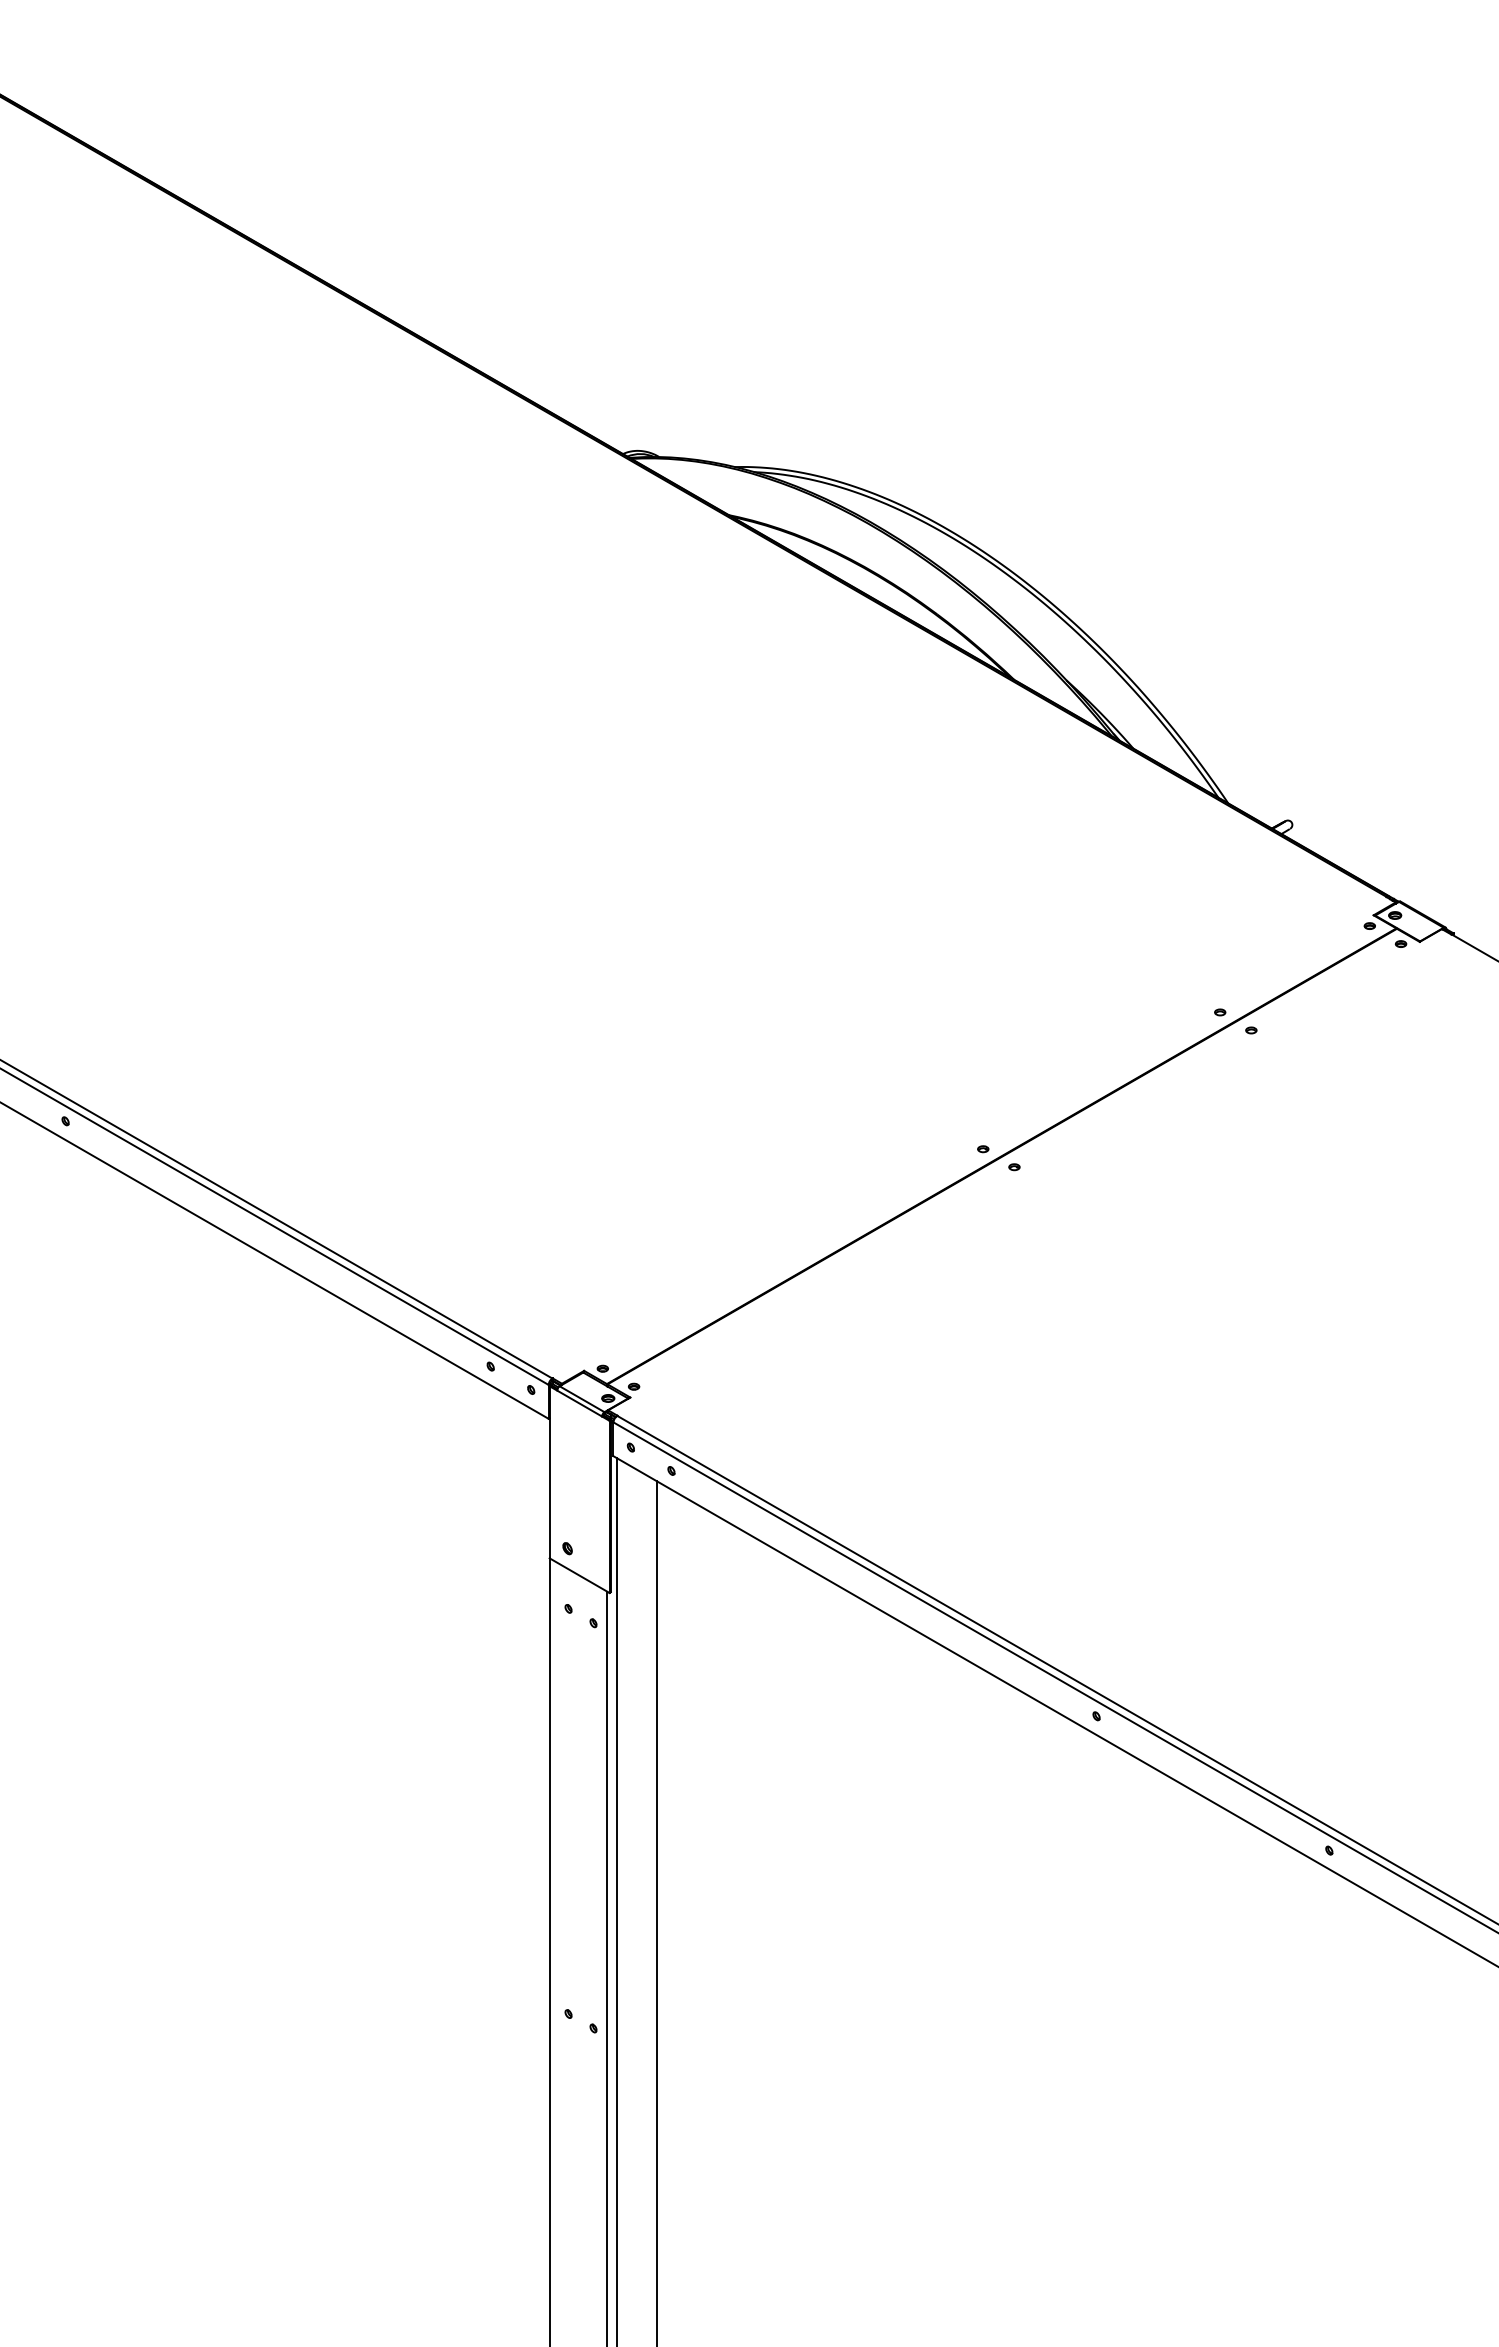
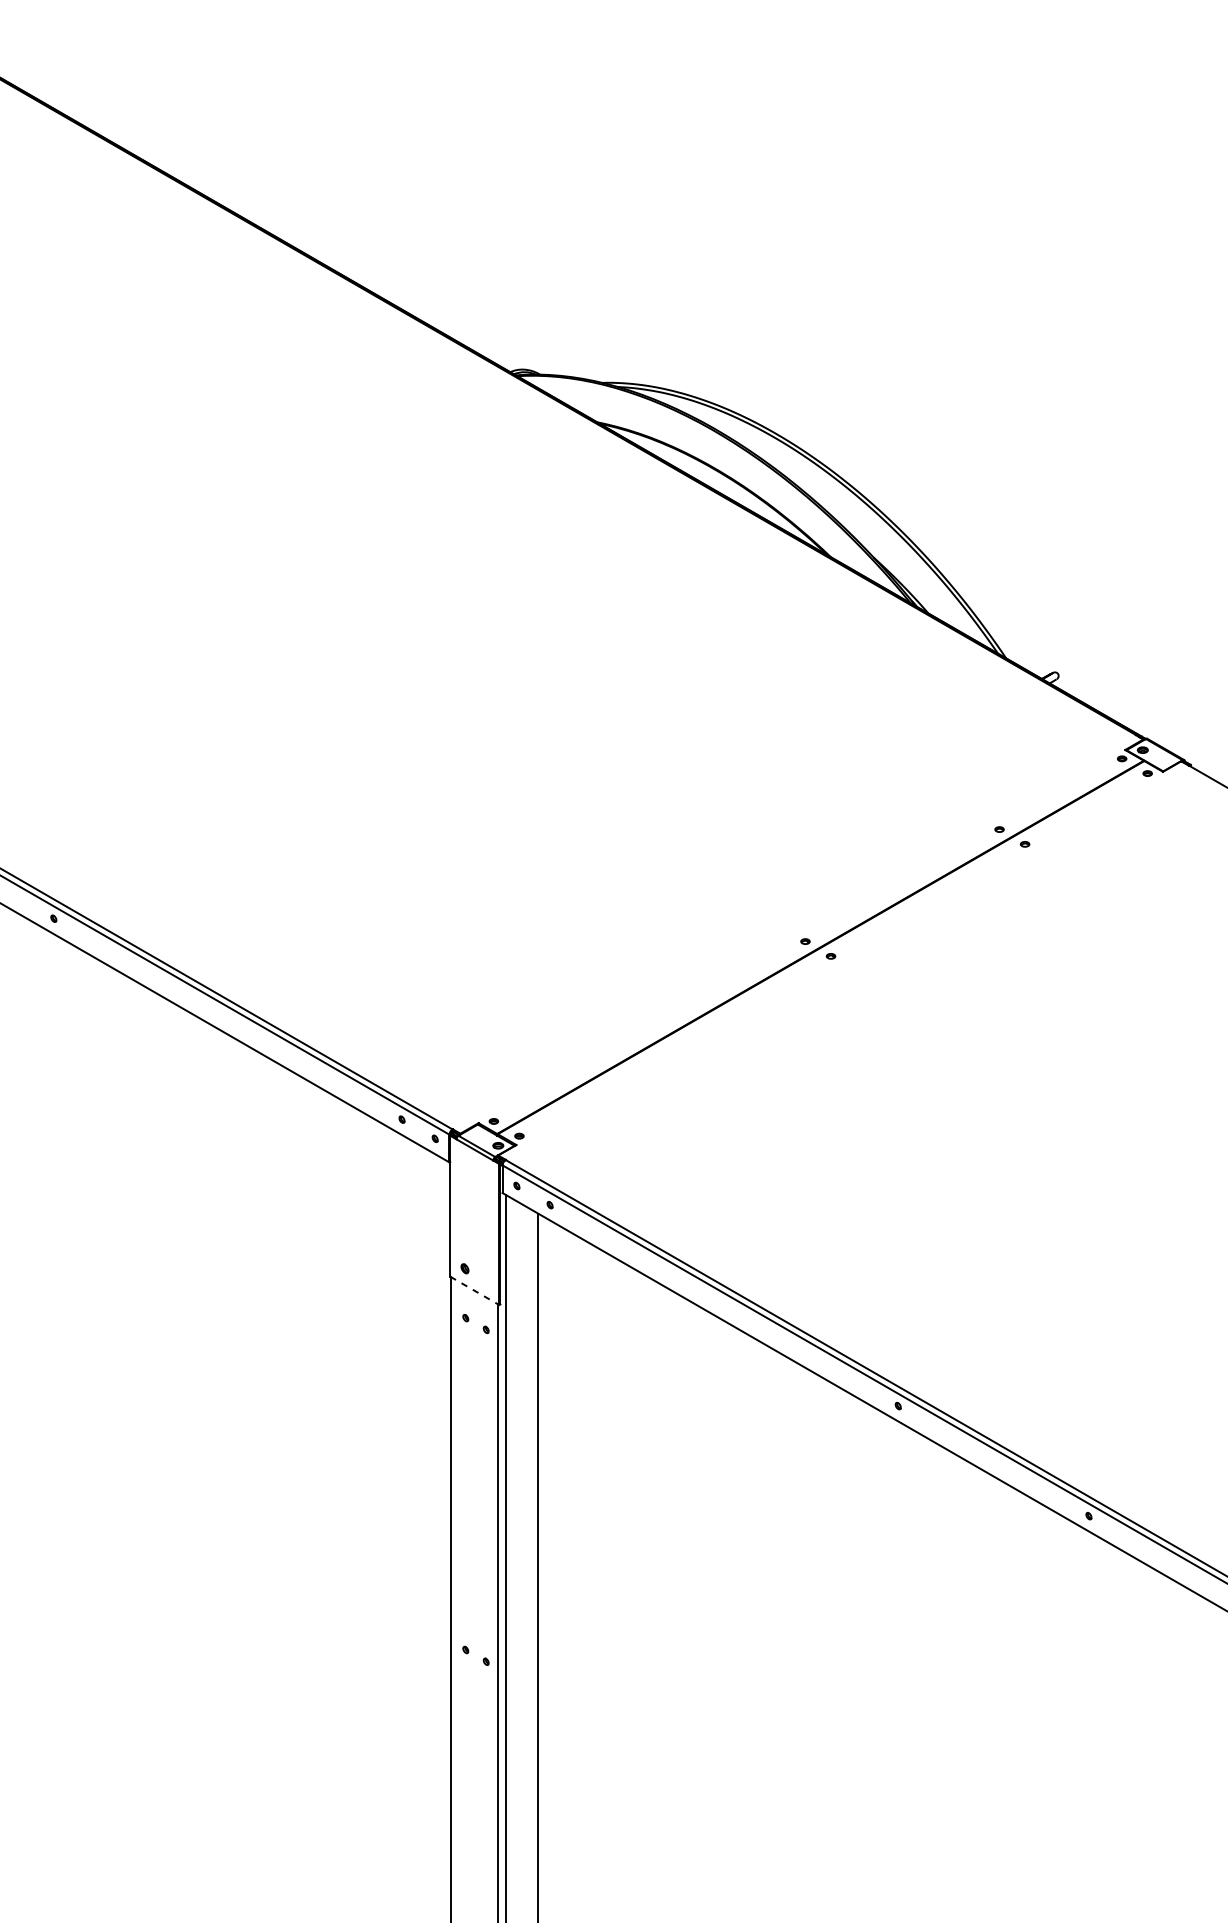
line: (579, 1575) -> (474, 1290), solid -> dashed

